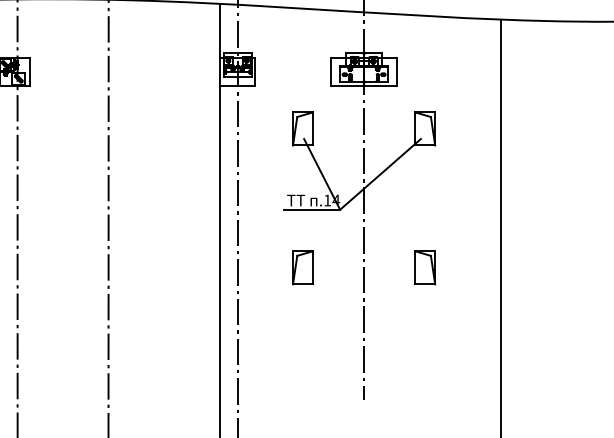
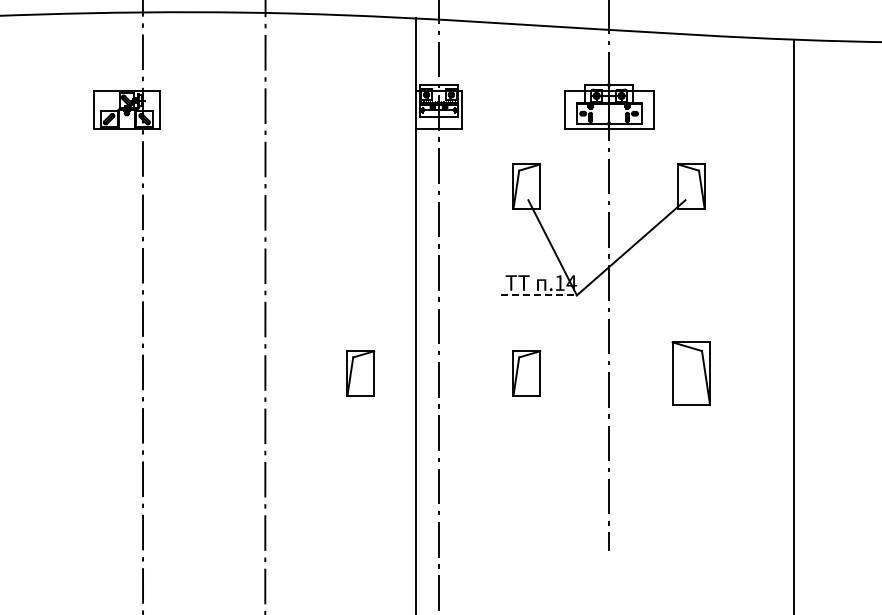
line: (311, 209) -> (538, 295), solid -> dashed
part: (179, 267) -> (360, 373), added
part: (425, 267) -> (691, 373), size x1.4

